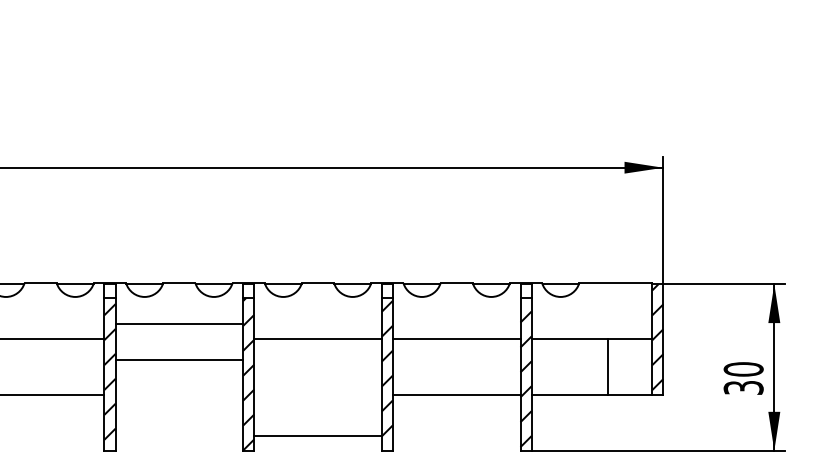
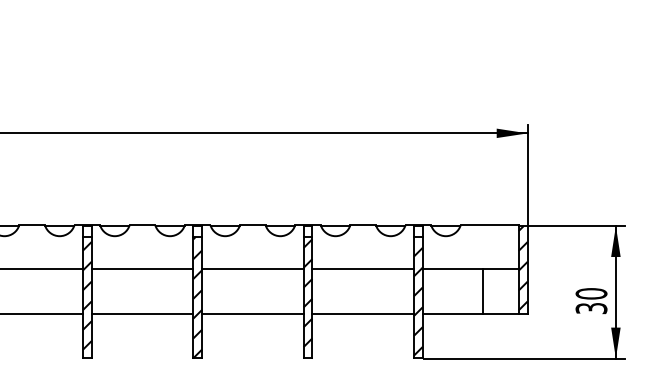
line: (179, 323) -> (142, 269), moved
line: (179, 360) -> (142, 314), moved
line: (317, 436) -> (252, 314), moved

